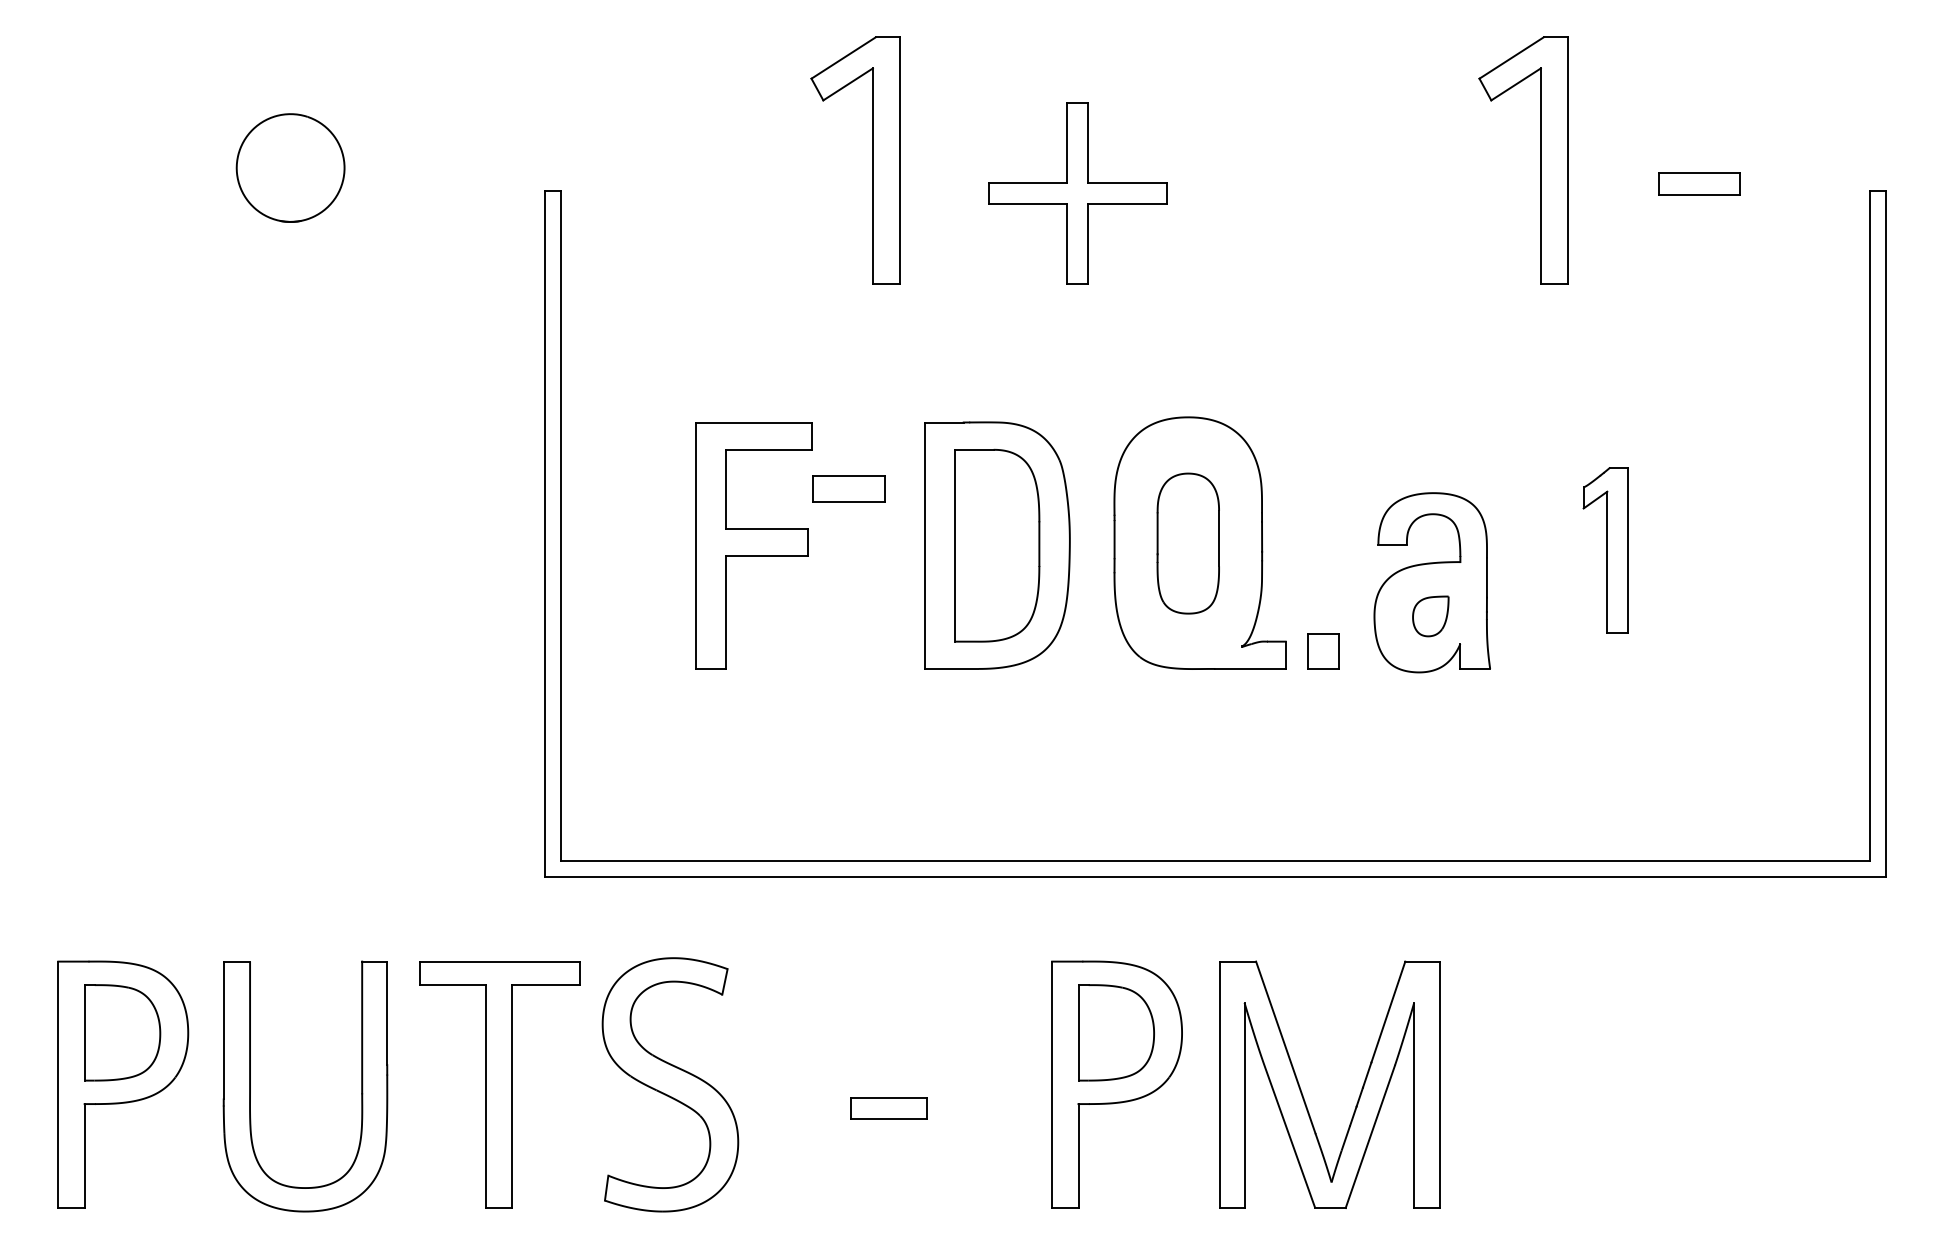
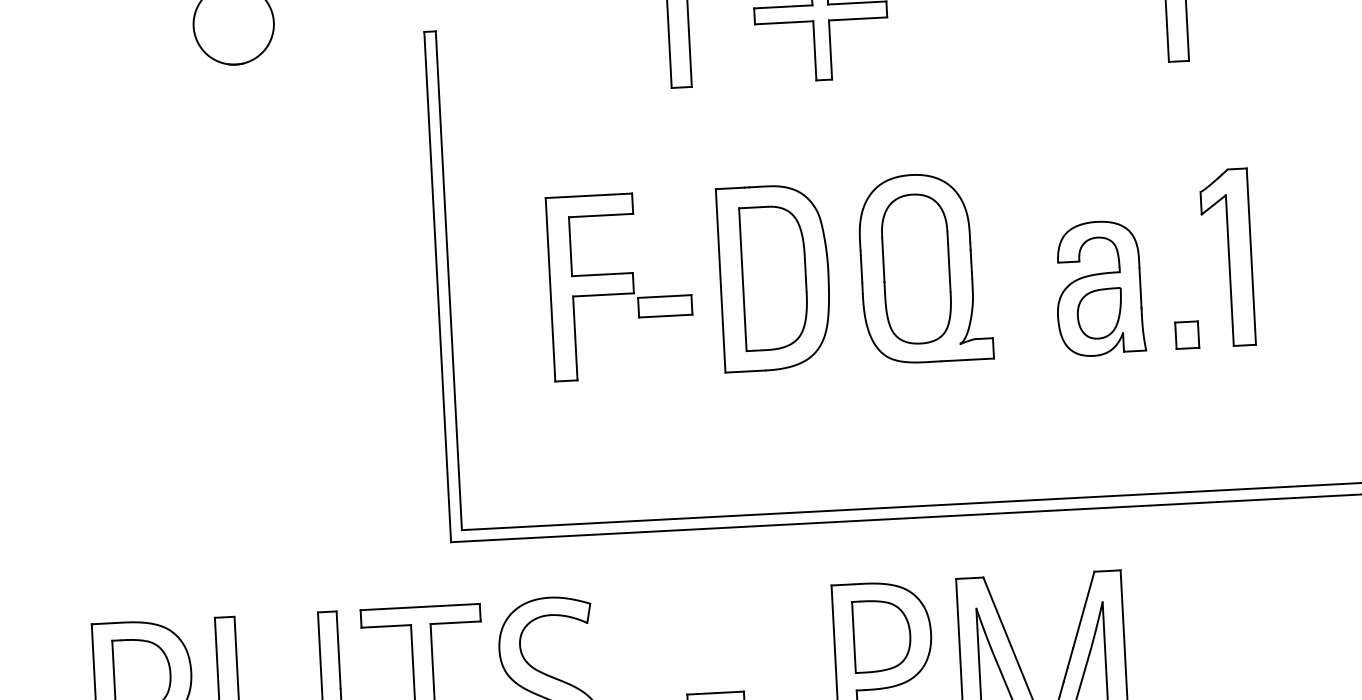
part: (848, 488) -> (664, 306), moved
part: (1188, 543) -> (916, 268), size x1.43
part: (1605, 550) -> (1227, 257), size x1.43
part: (1430, 616) -> (1099, 313), size x1.67
part: (1323, 651) -> (1187, 335), moved

